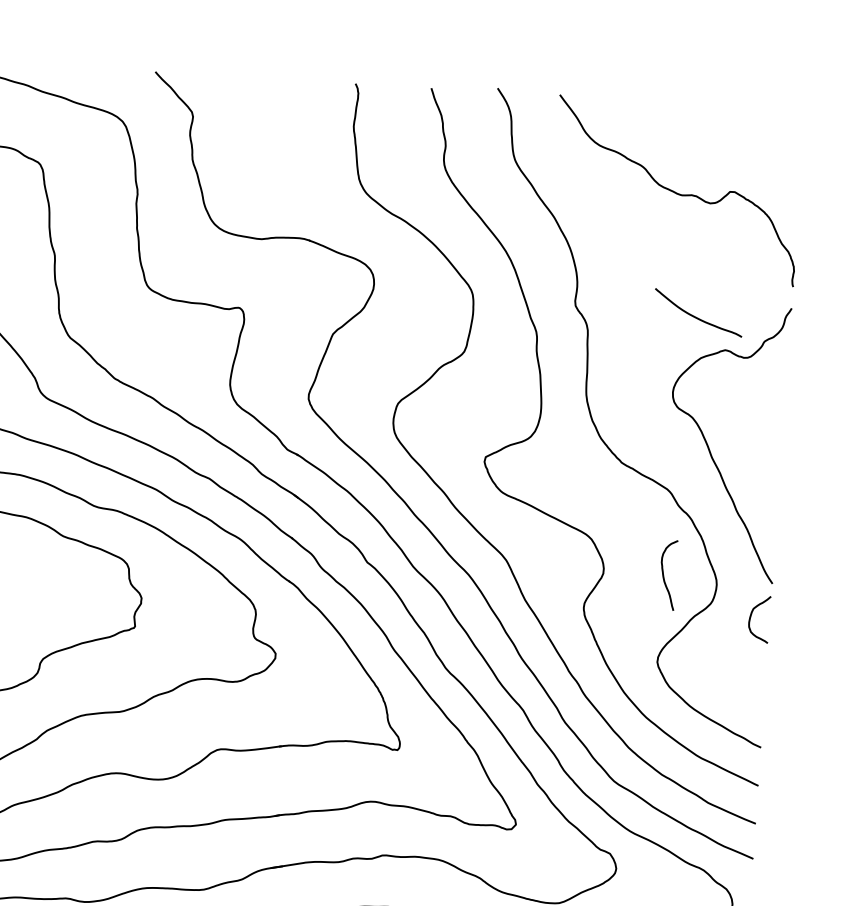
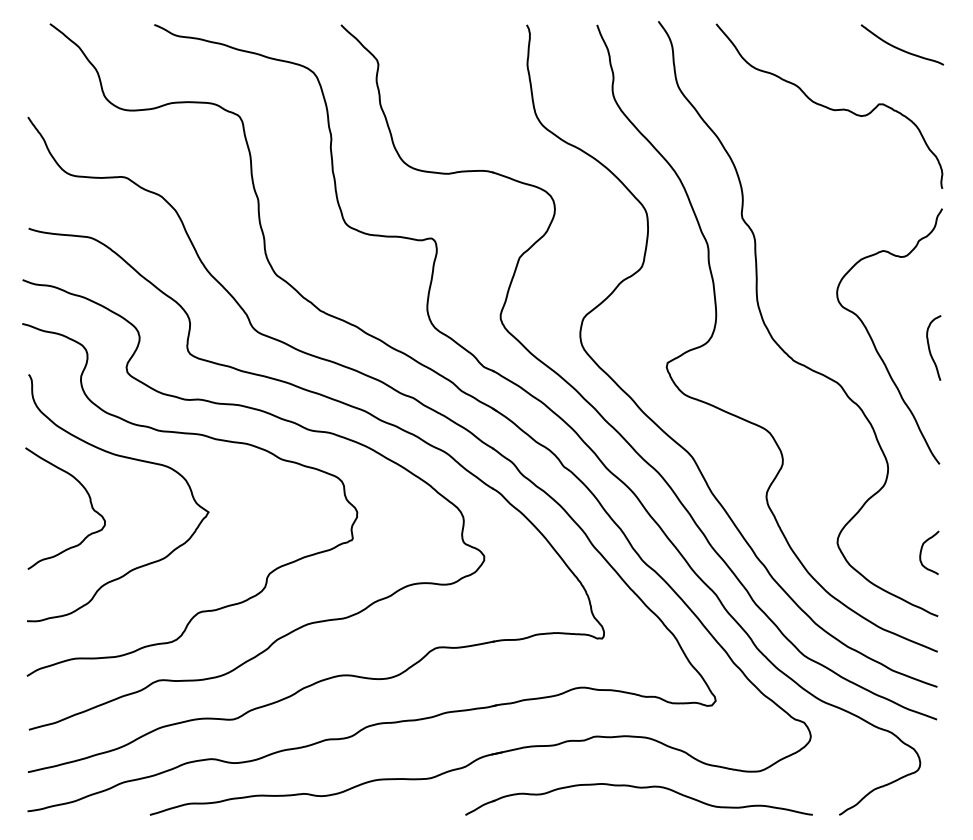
curve: (696, 316) -> (900, 48), moved
curve: (664, 576) -> (930, 349), moved
curve: (752, 616) -> (922, 550), moved

